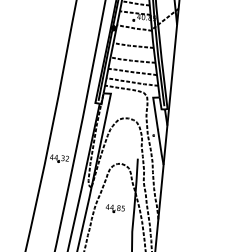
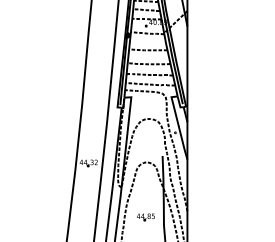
part: (114, 209) -> (145, 217), moved

